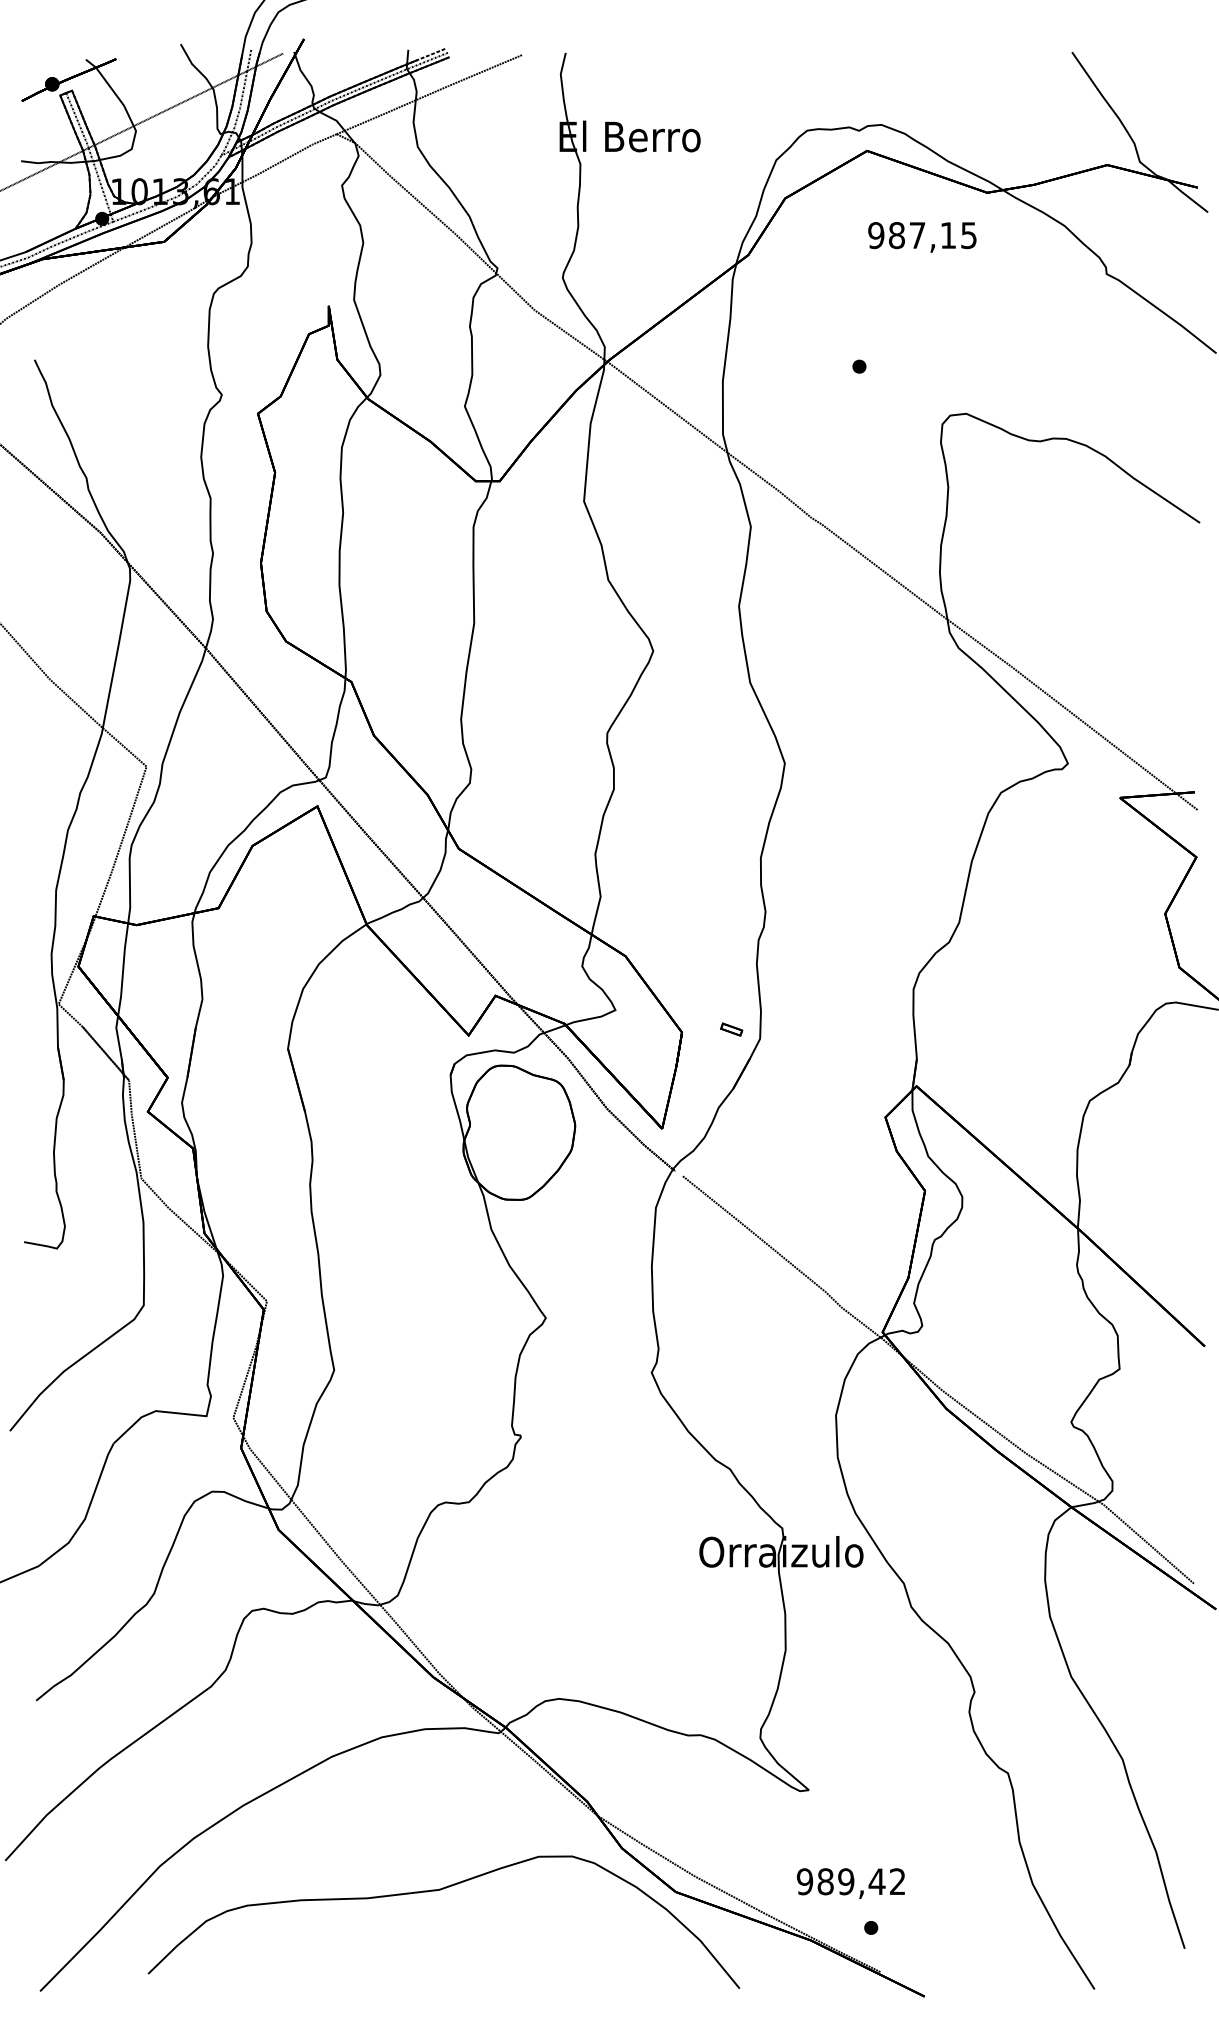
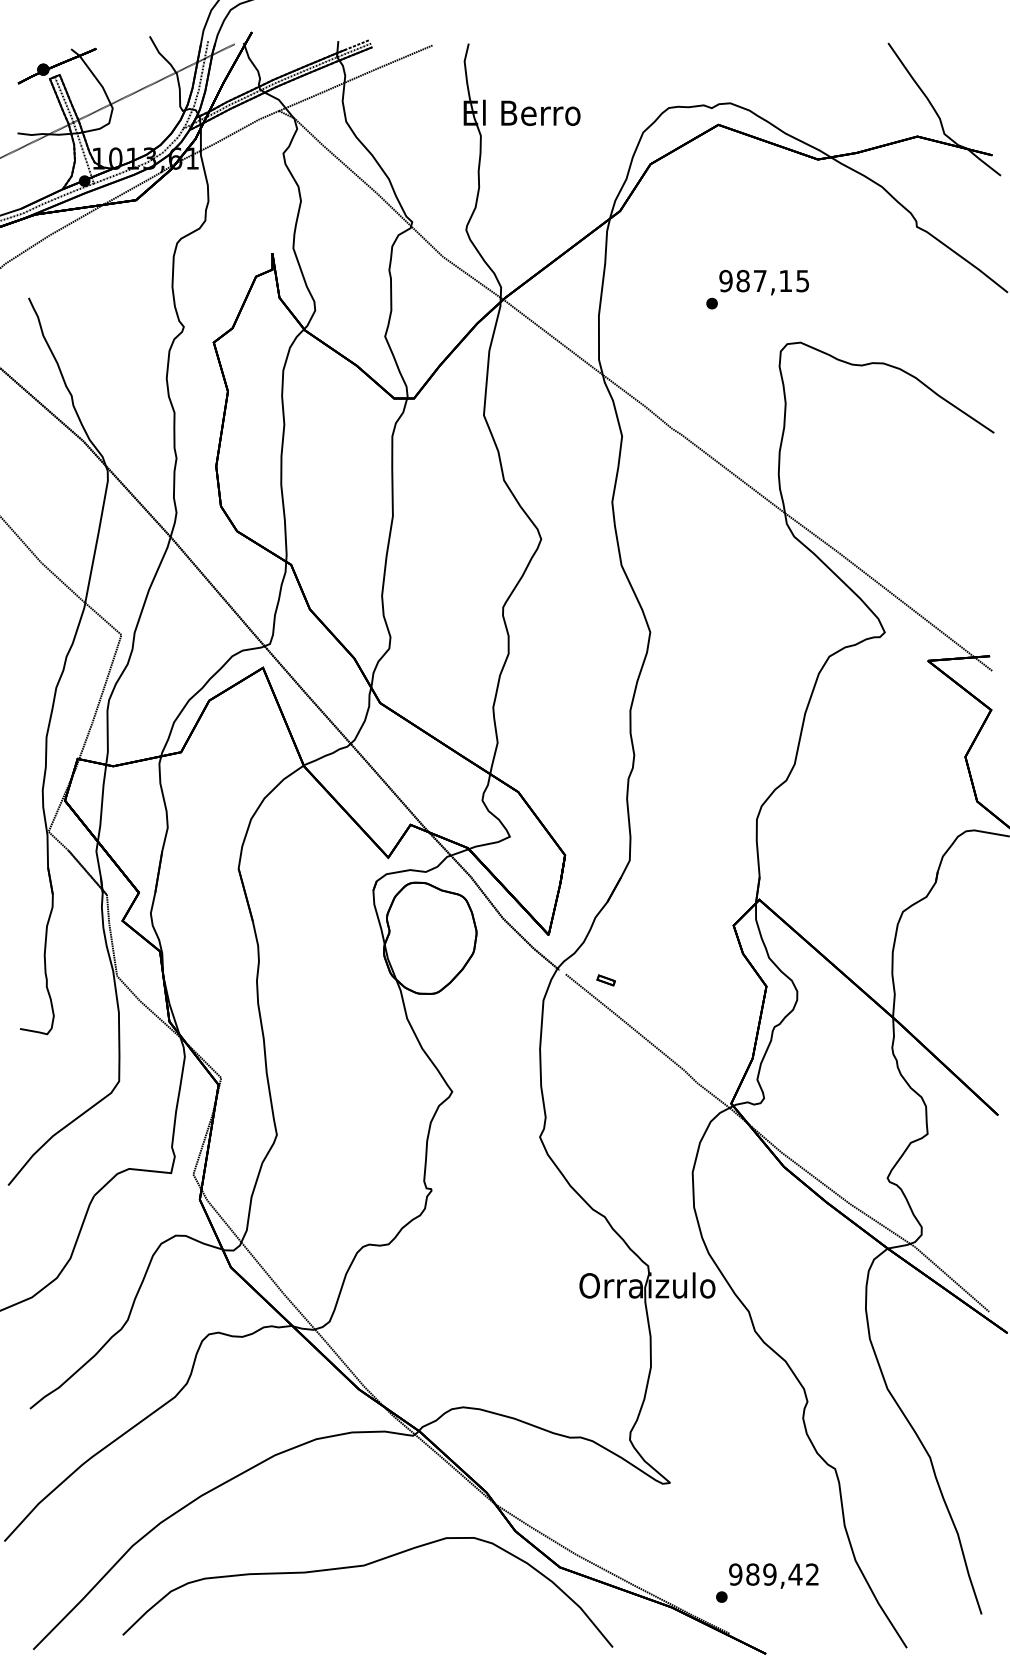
text: (922, 237) -> (764, 282), moved
part: (731, 1029) -> (606, 980), moved
text: (850, 1883) -> (773, 1576), moved

